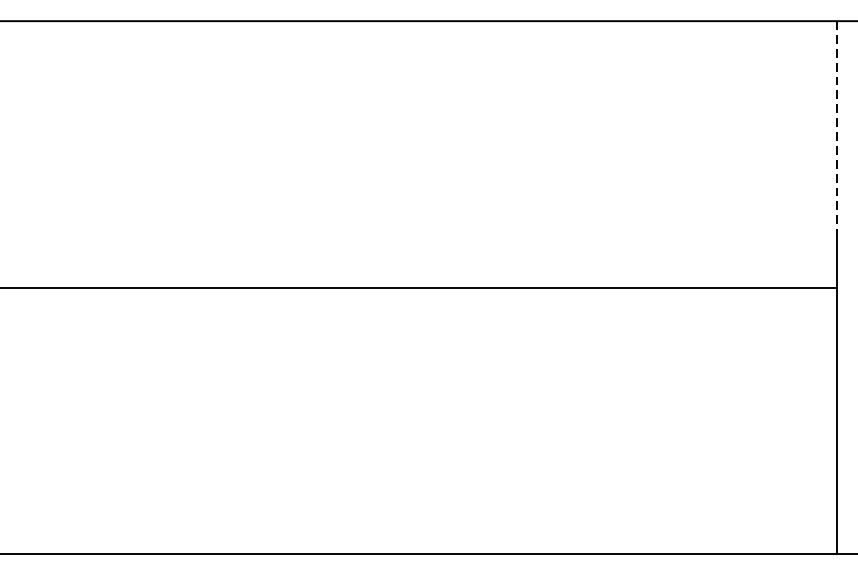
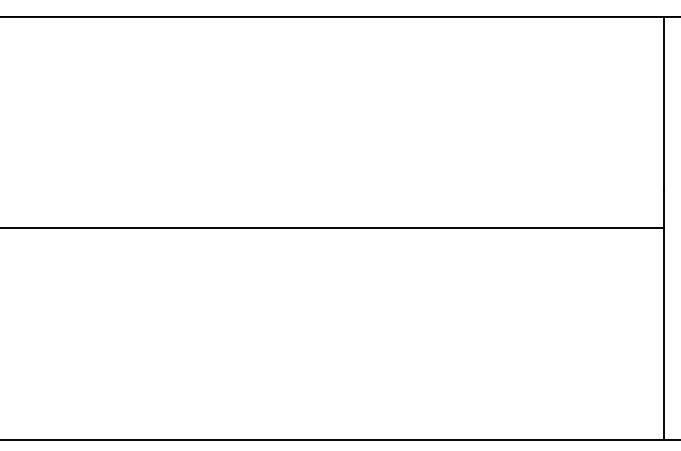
line: (837, 130) -> (664, 103), dashed -> solid

